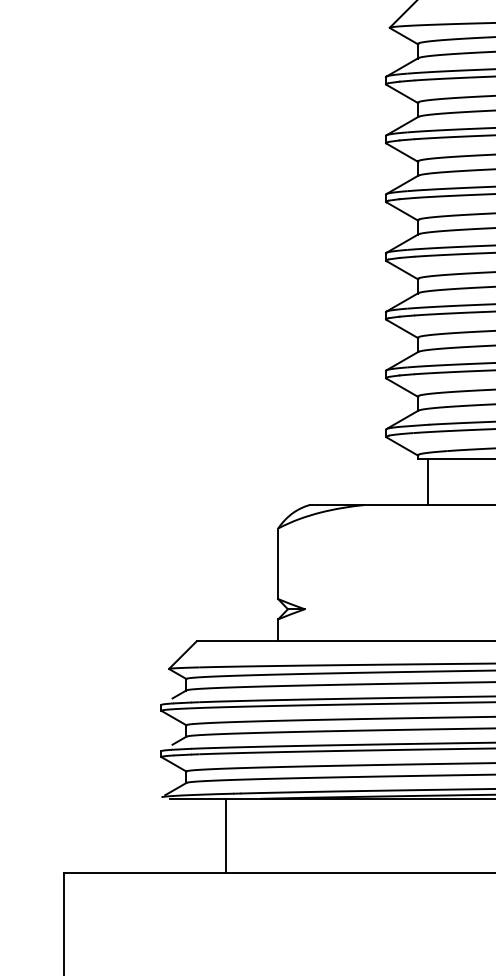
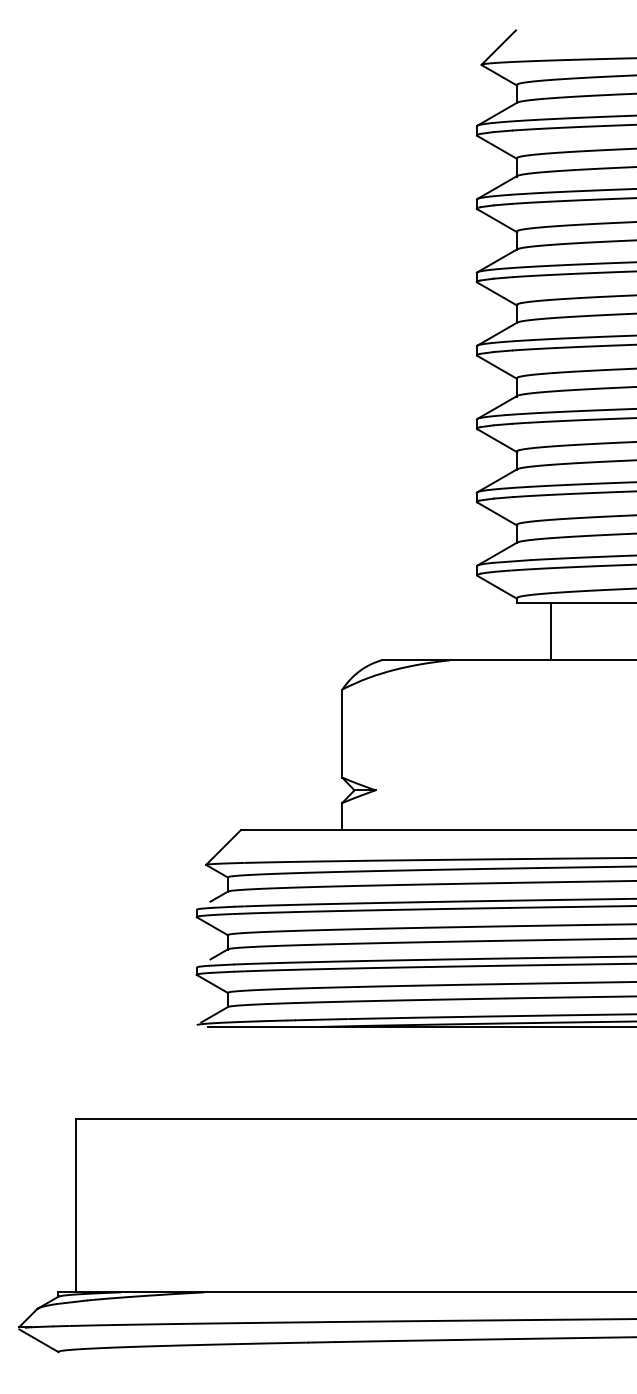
line: (427, 481) -> (550, 631), moved
line: (226, 835) -> (277, 1072), removed

